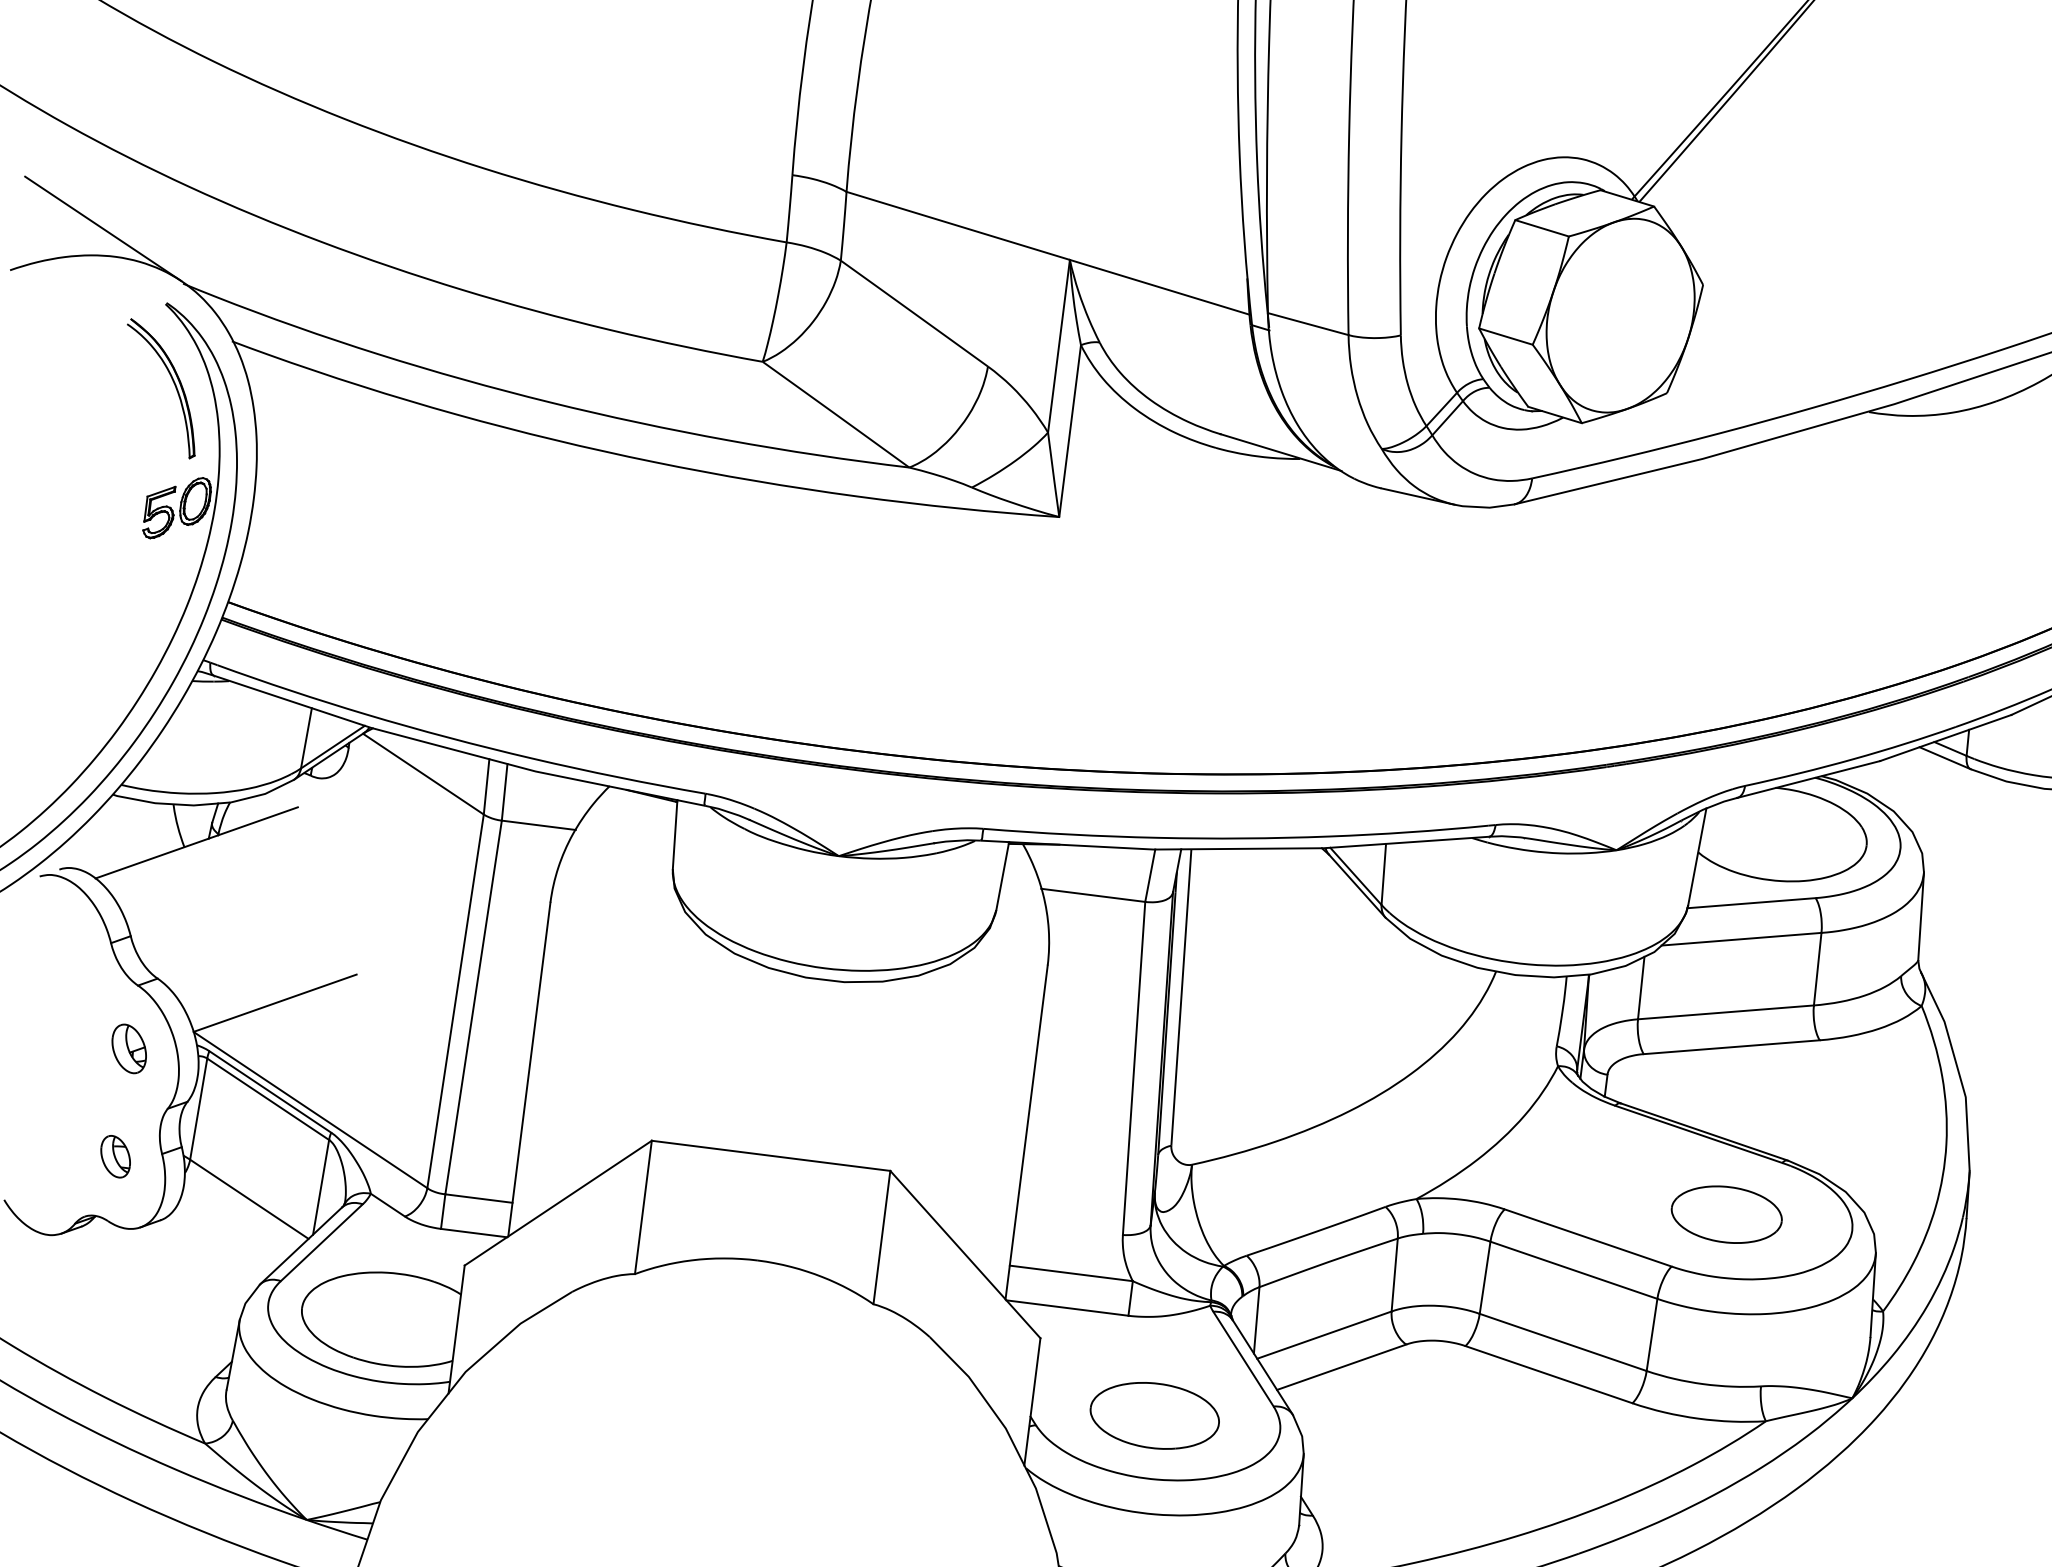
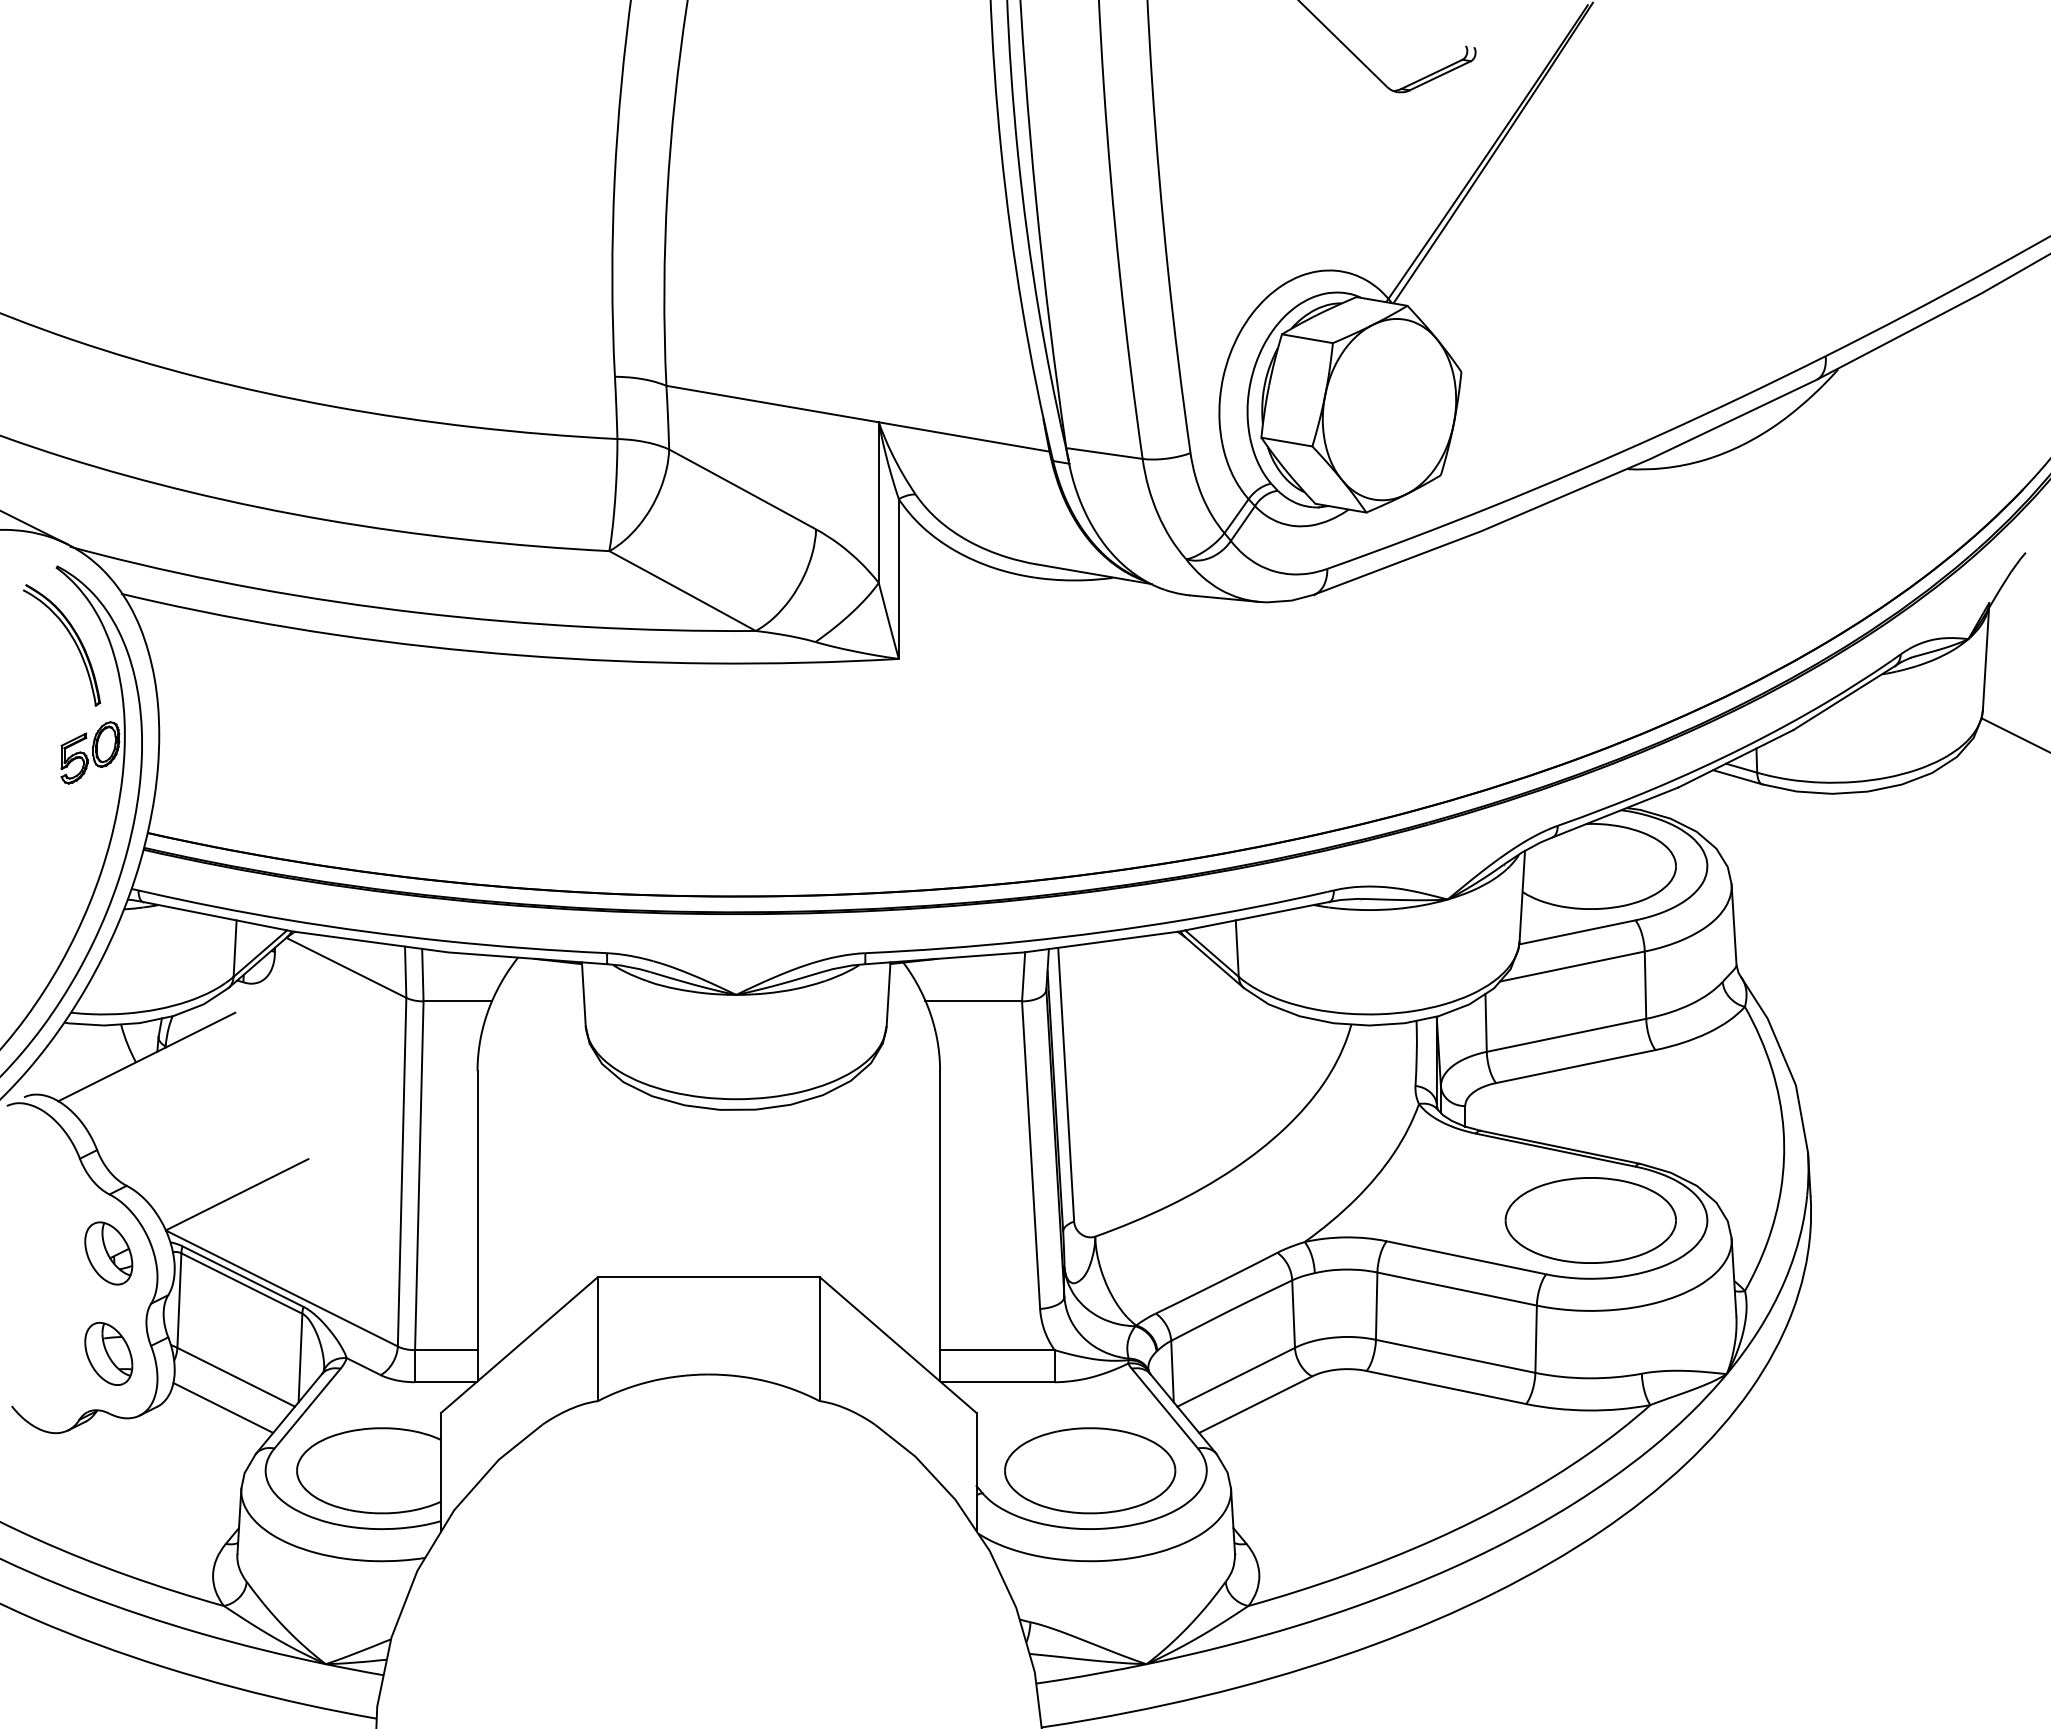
part: (128, 1048) -> (108, 1253), size x1.43
part: (115, 1156) -> (108, 1353), size x1.67
part: (1726, 1214) -> (1590, 1220), size x1.67
line: (231, 1230) -> (223, 1407), added
part: (1155, 1415) -> (1090, 1470), size x1.43

